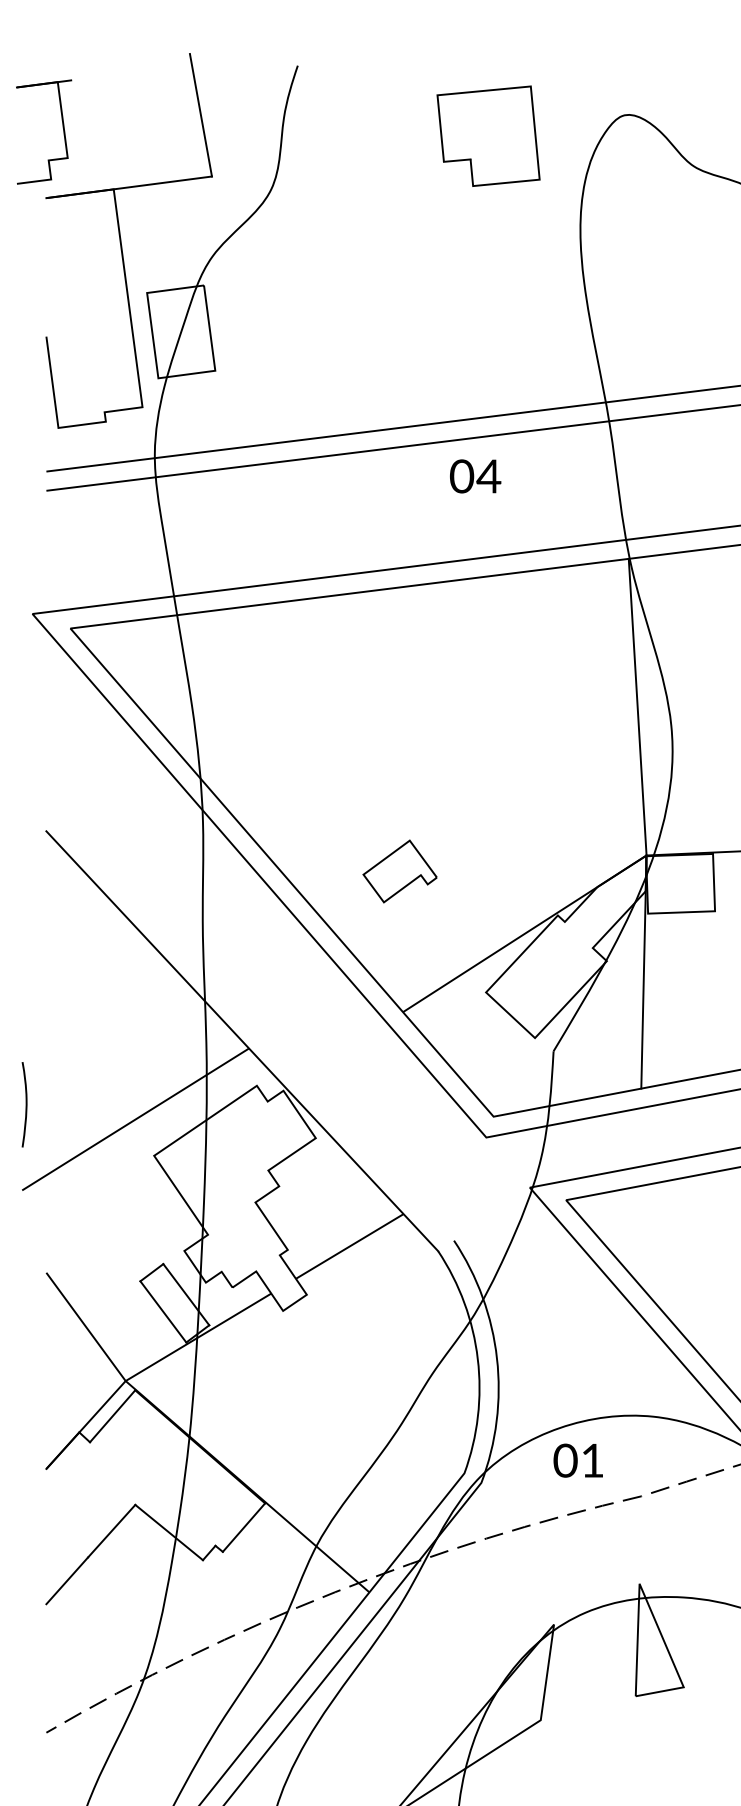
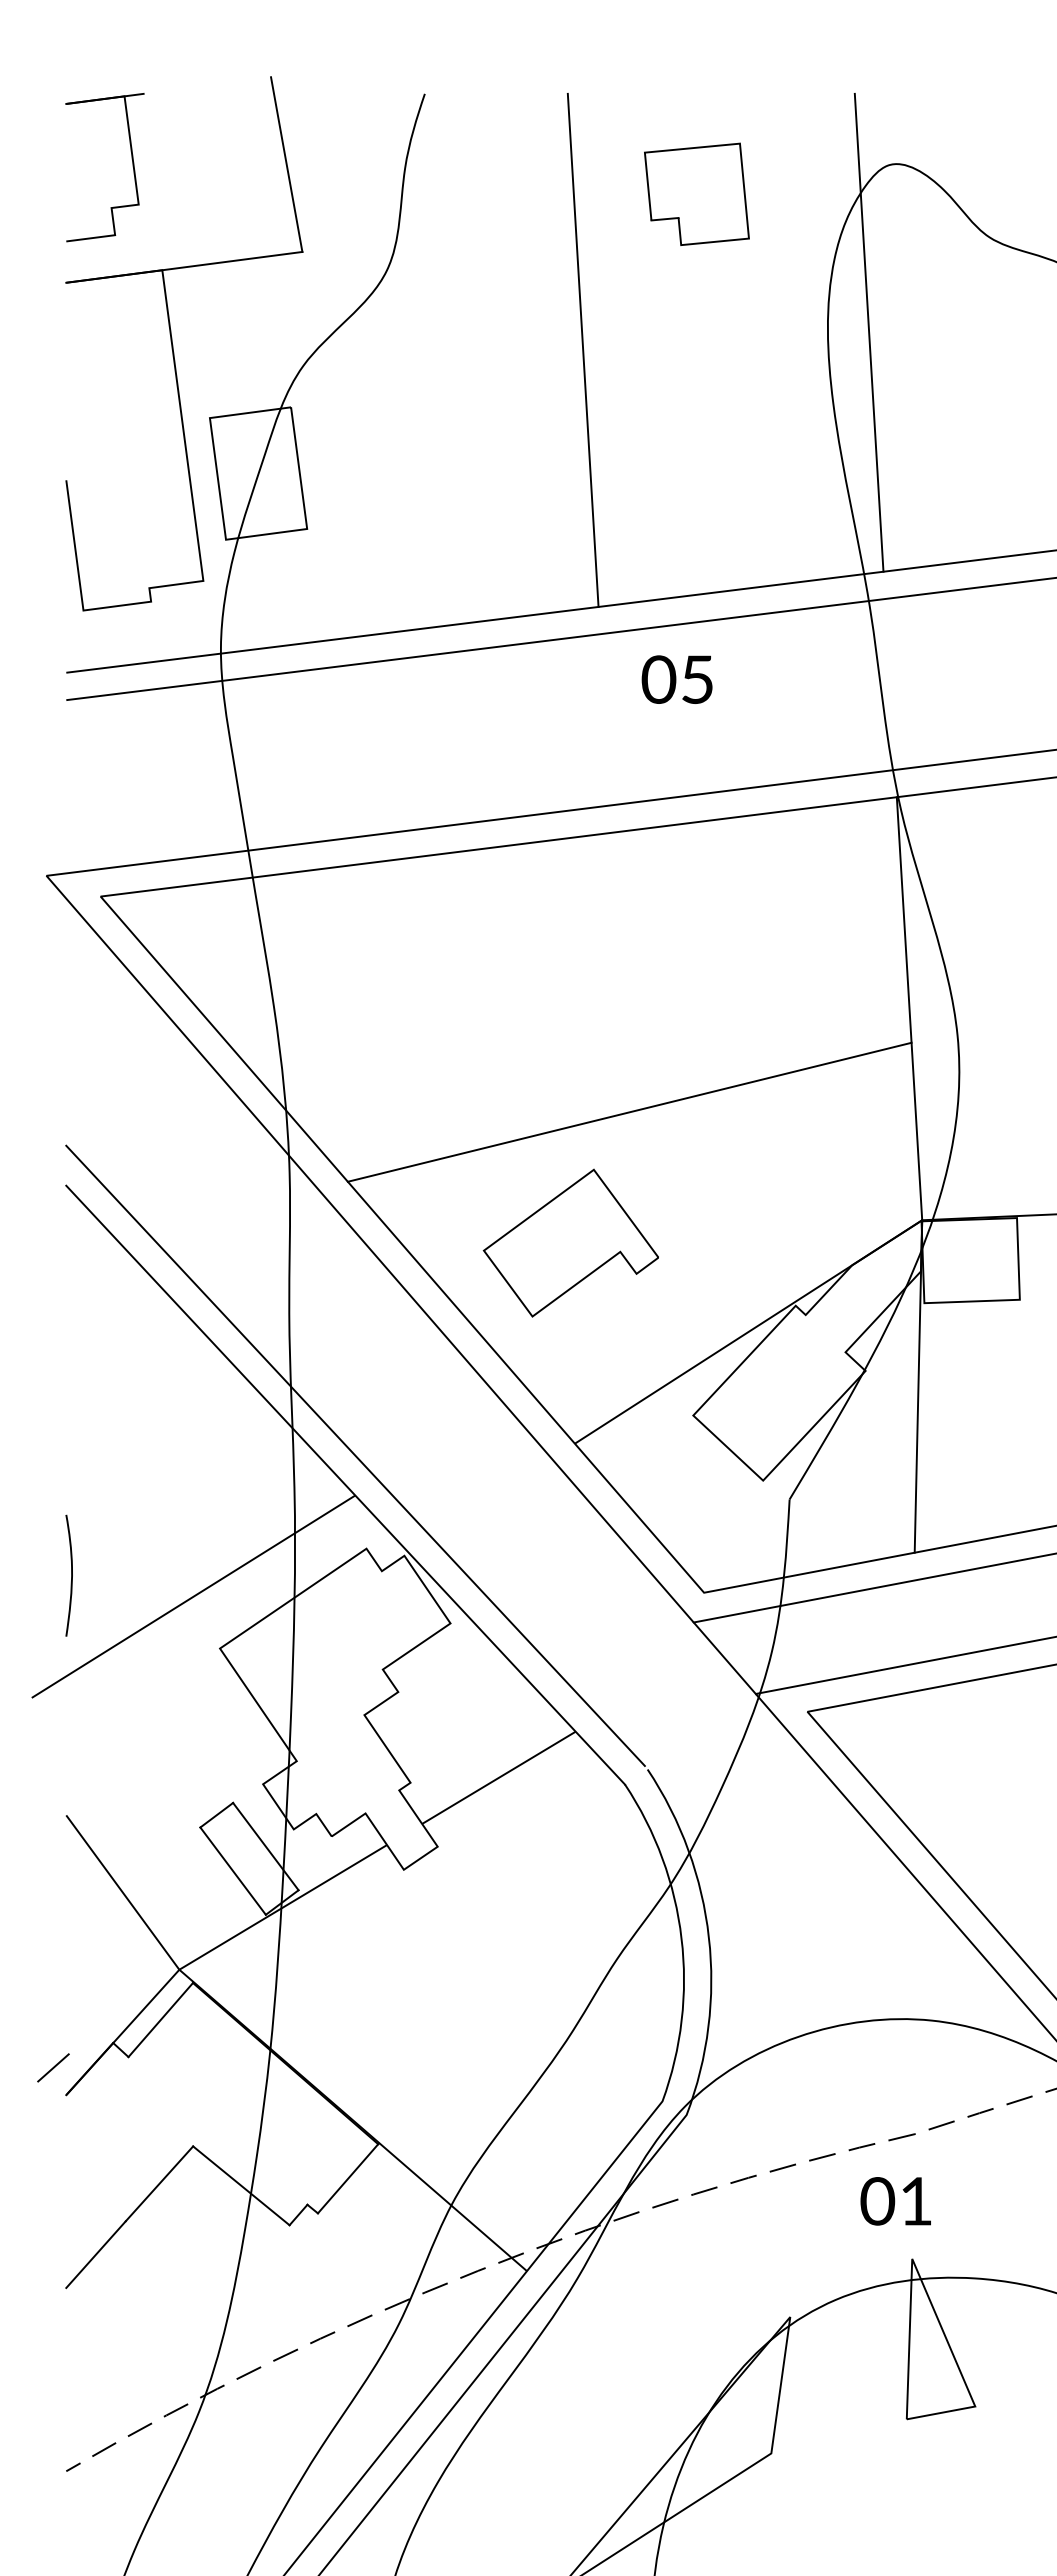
part: (63, 131) -> (132, 166), moved
part: (488, 135) -> (696, 193), size x0.71
line: (608, 233) -> (868, 332), added
line: (408, 244) -> (582, 349), added
text: (489, 476) -> (697, 679), 04 -> 05
line: (441, 779) -> (629, 1111), added
part: (399, 871) -> (570, 1242), size x1.67
line: (249, 1020) -> (355, 1455), added
curve: (26, 1104) -> (71, 1575), moved
line: (507, 1162) -> (724, 1657), added
line: (37, 1449) -> (53, 2067), added
text: (578, 1460) -> (895, 2201), moved

